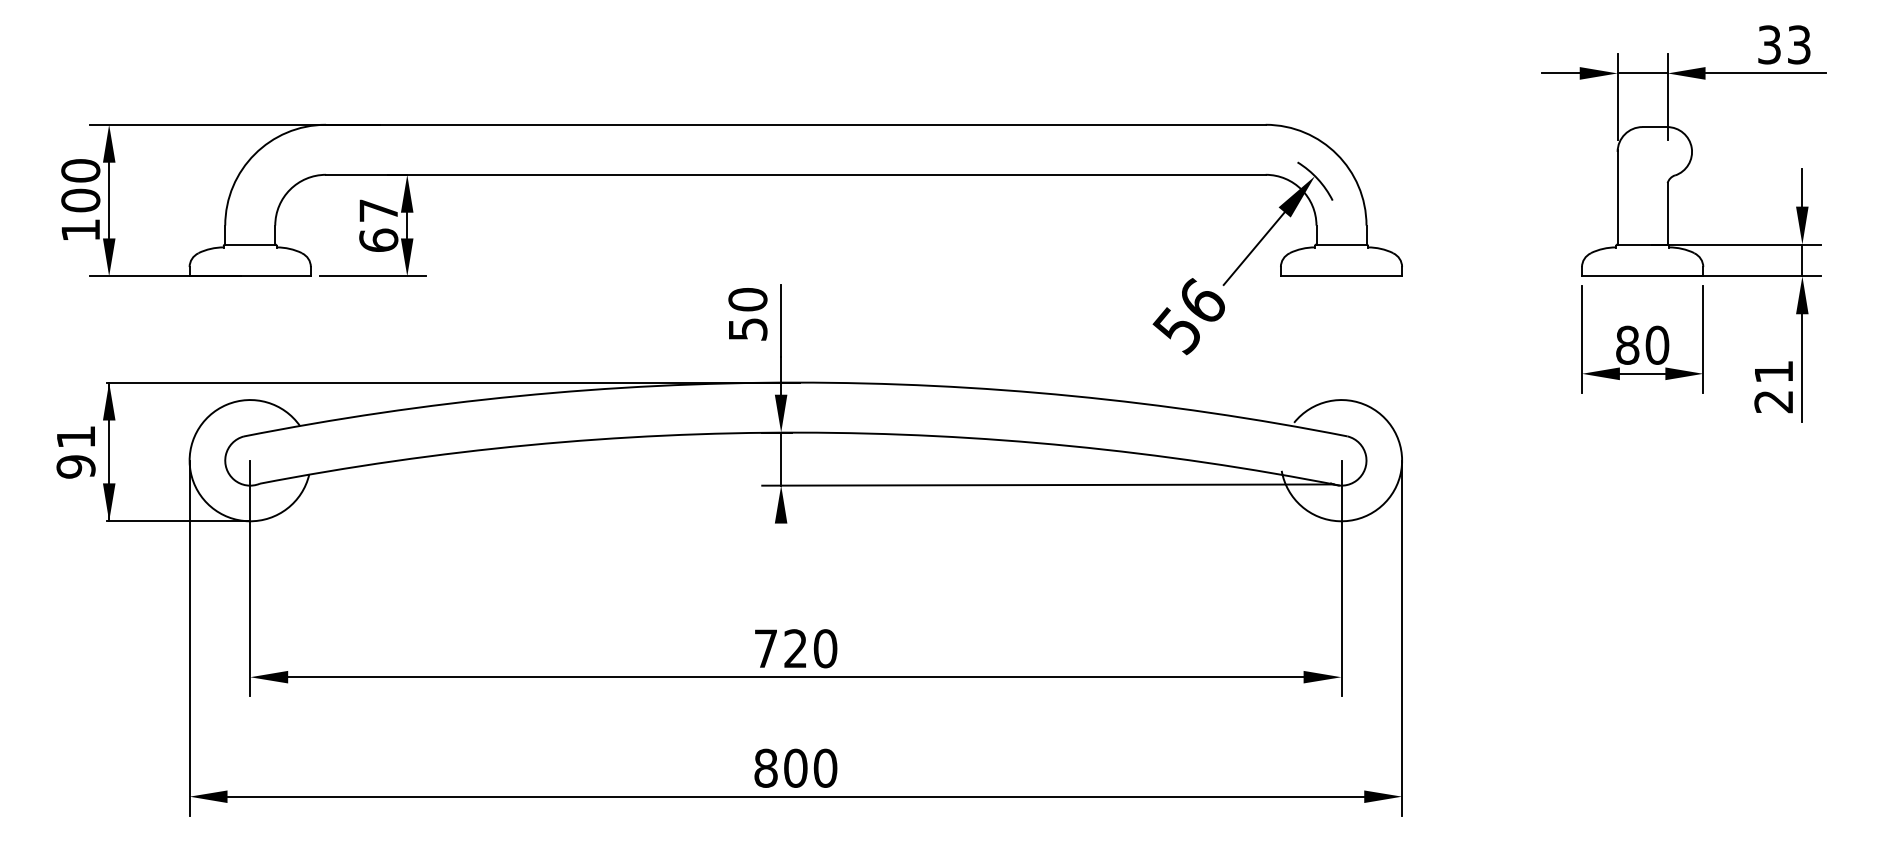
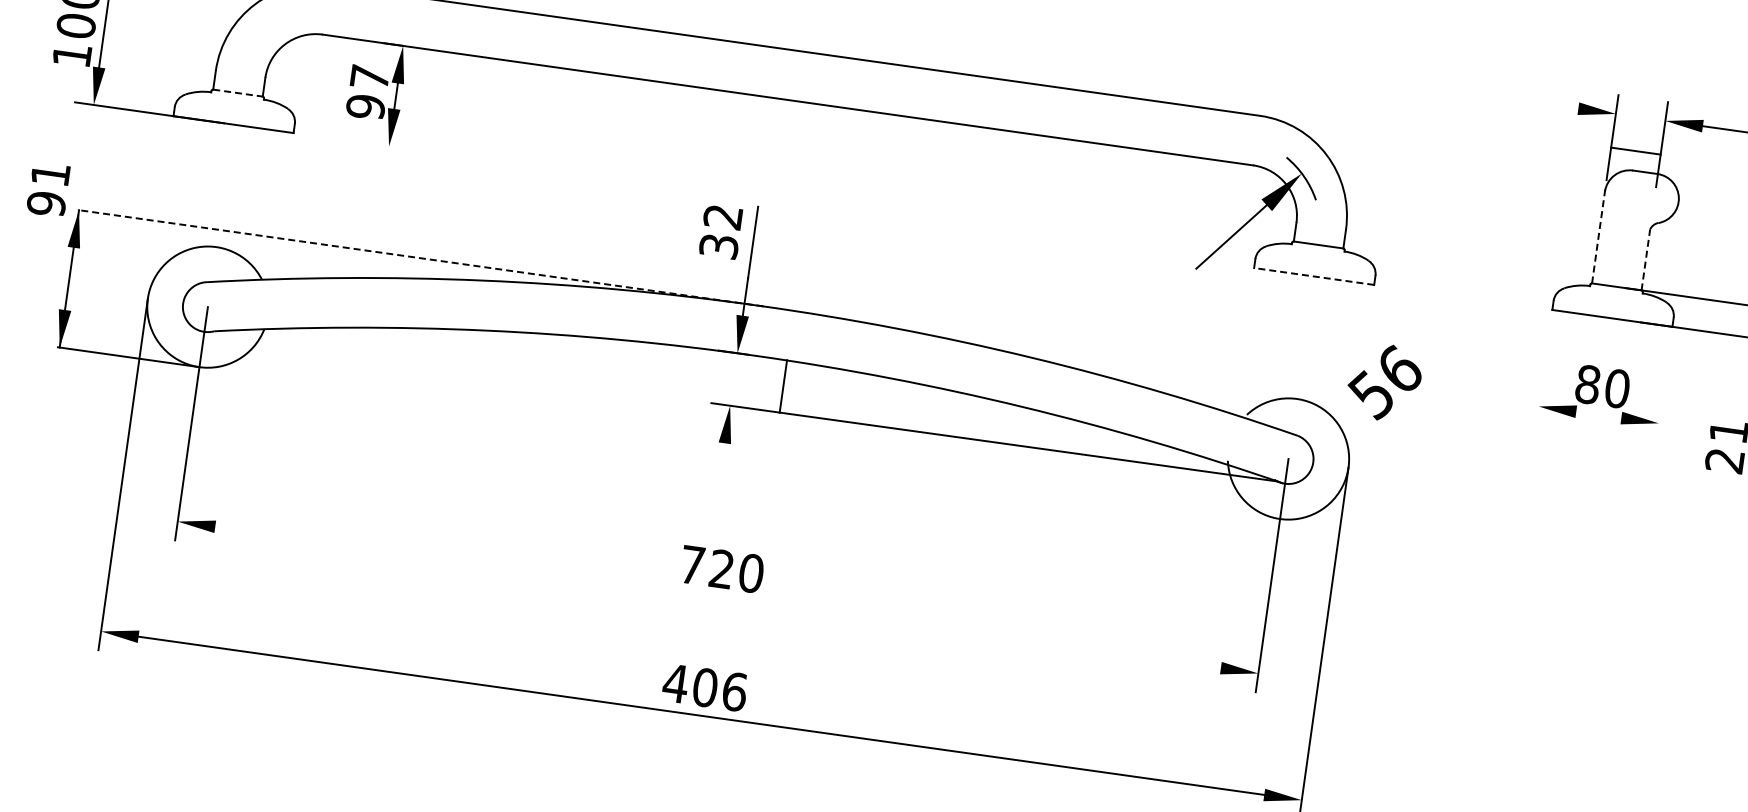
line: (1560, 73) -> (1559, 106), removed
line: (1642, 73) -> (1635, 151), moved
line: (1617, 196) -> (1598, 235), solid -> dashed
line: (1667, 213) -> (1645, 259), solid -> dashed
text: (378, 240) -> (365, 106), 67 -> 97
line: (250, 244) -> (238, 93), solid -> dashed
line: (373, 276) -> (355, 141), removed
line: (1341, 276) -> (1314, 276), solid -> dashed
text: (747, 313) -> (720, 230), 50 -> 32
text: (1188, 316) -> (1384, 382), moved
line: (1582, 338) -> (1544, 371), removed
line: (1703, 338) -> (1664, 388), removed
line: (1642, 373) -> (1598, 414), removed
line: (453, 382) -> (420, 258), solid -> dashed
text: (75, 452) -> (47, 189), moved
line: (781, 458) -> (783, 385), moved
line: (795, 677) -> (717, 597), removed
text: (795, 767) -> (705, 686), 800 -> 406

